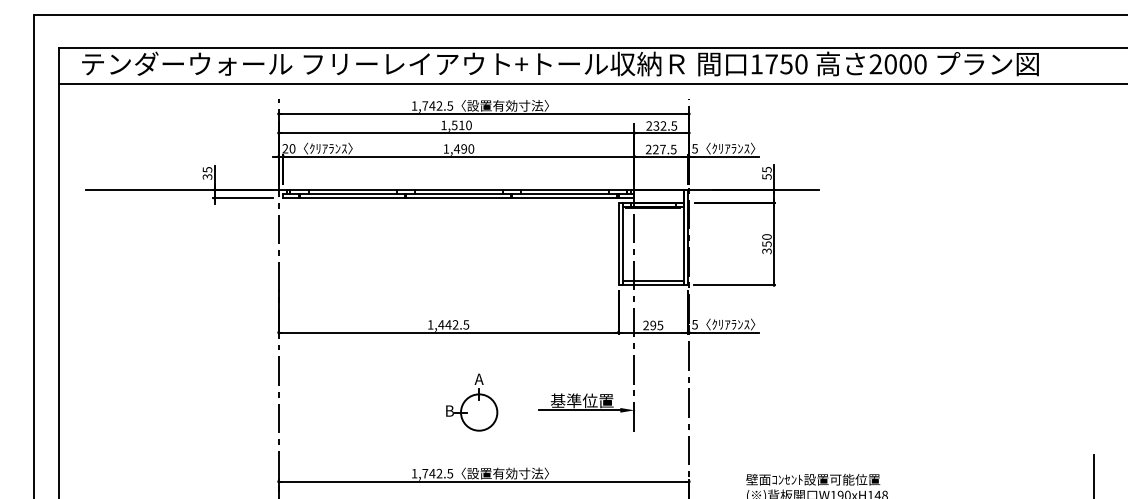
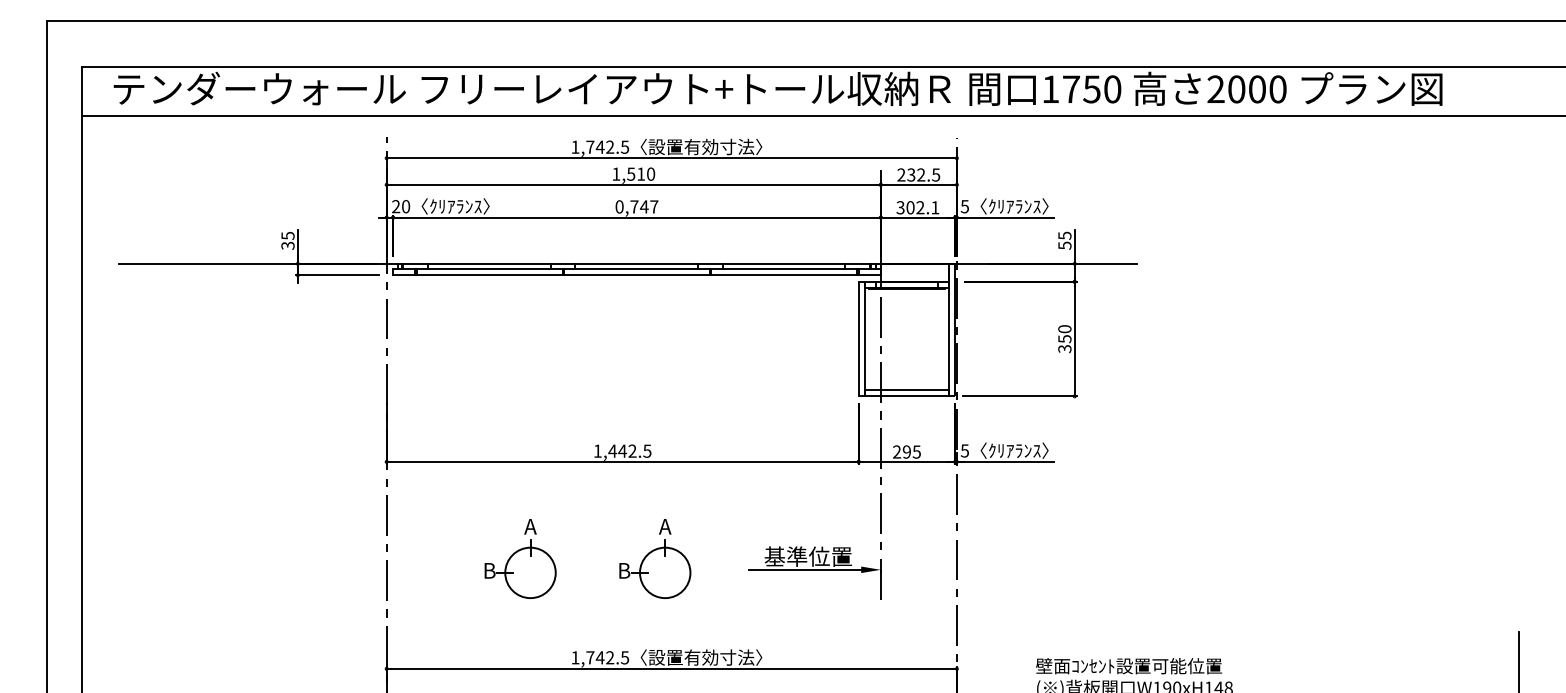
text: (458, 148) -> (636, 206), 1,490 -> 0,747
text: (661, 149) -> (918, 207), 227.5 -> 302.1
part: (375, 402) -> (521, 558), added

